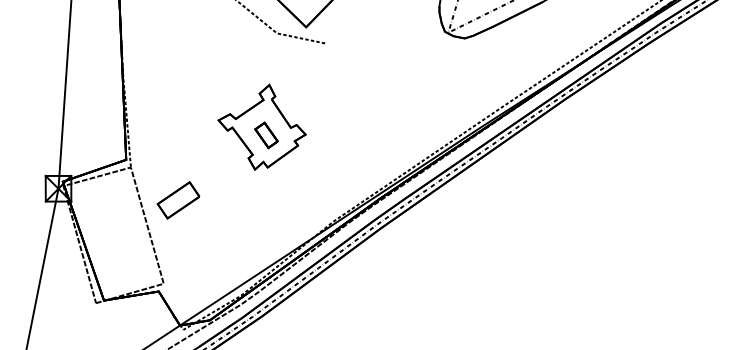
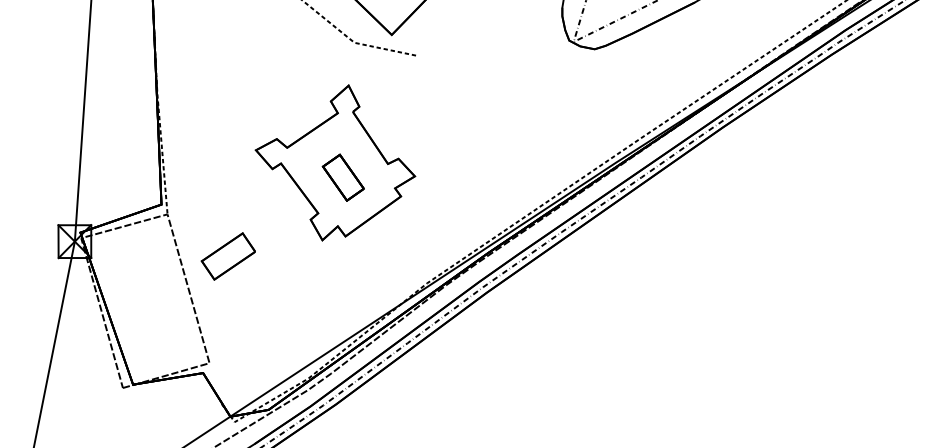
part: (262, 126) -> (335, 162), size x1.43

